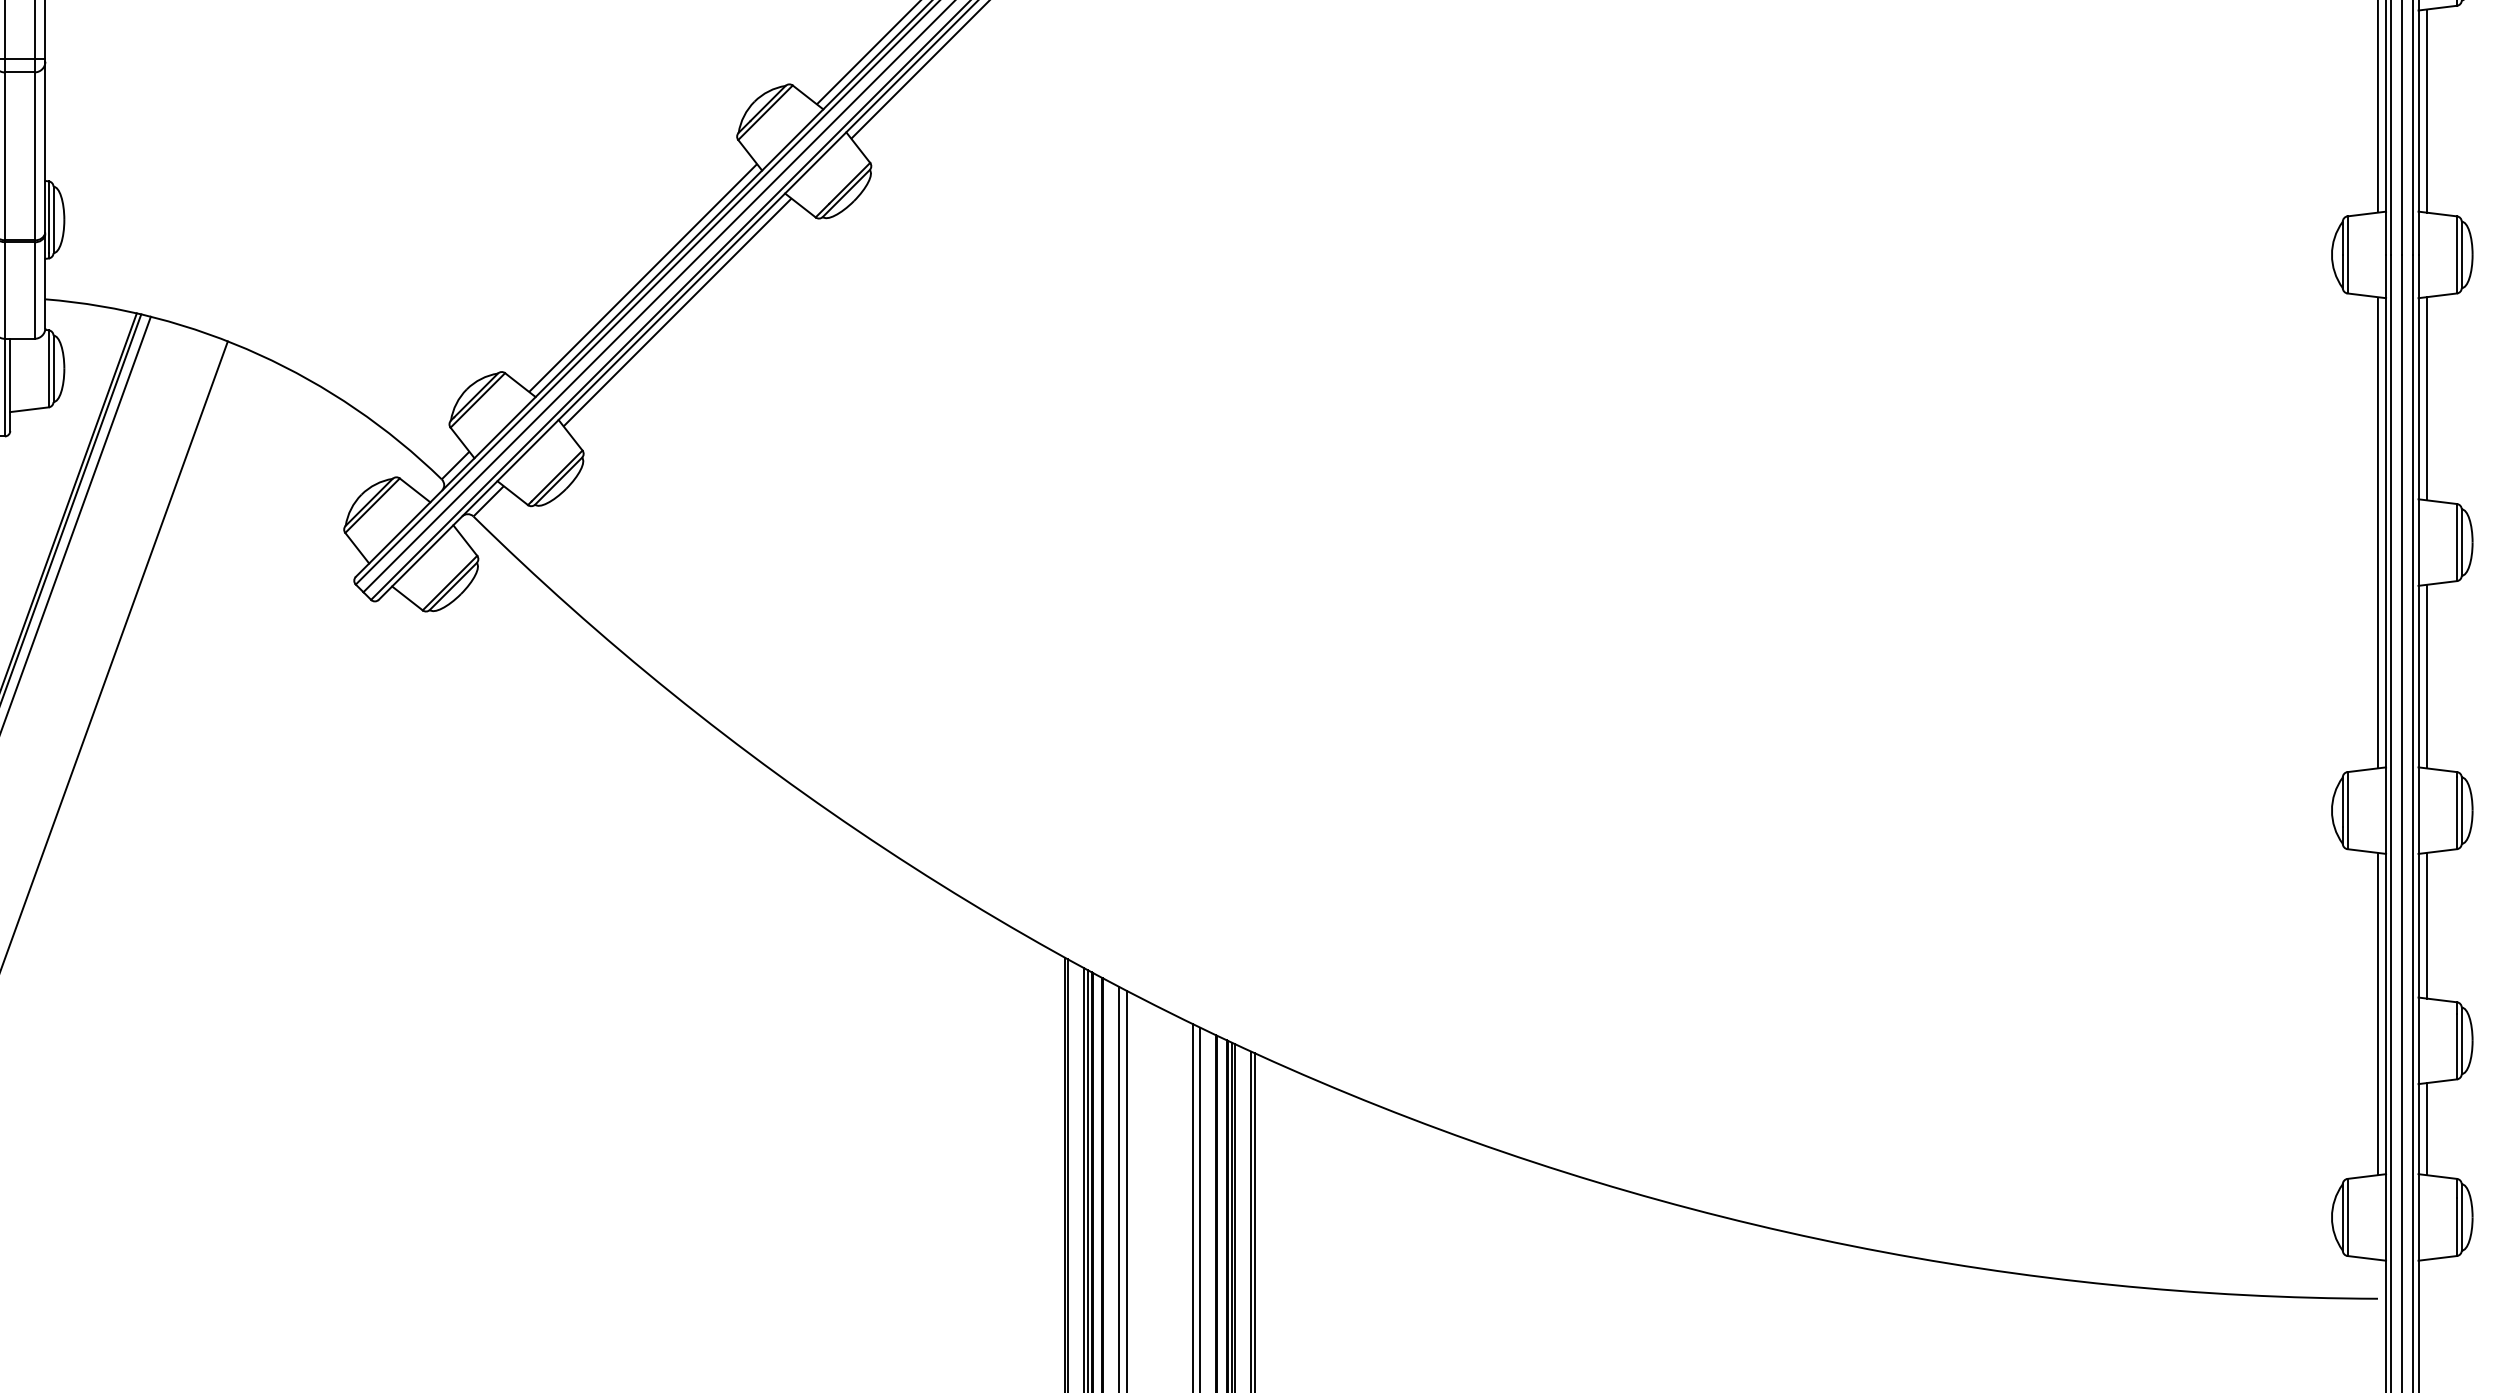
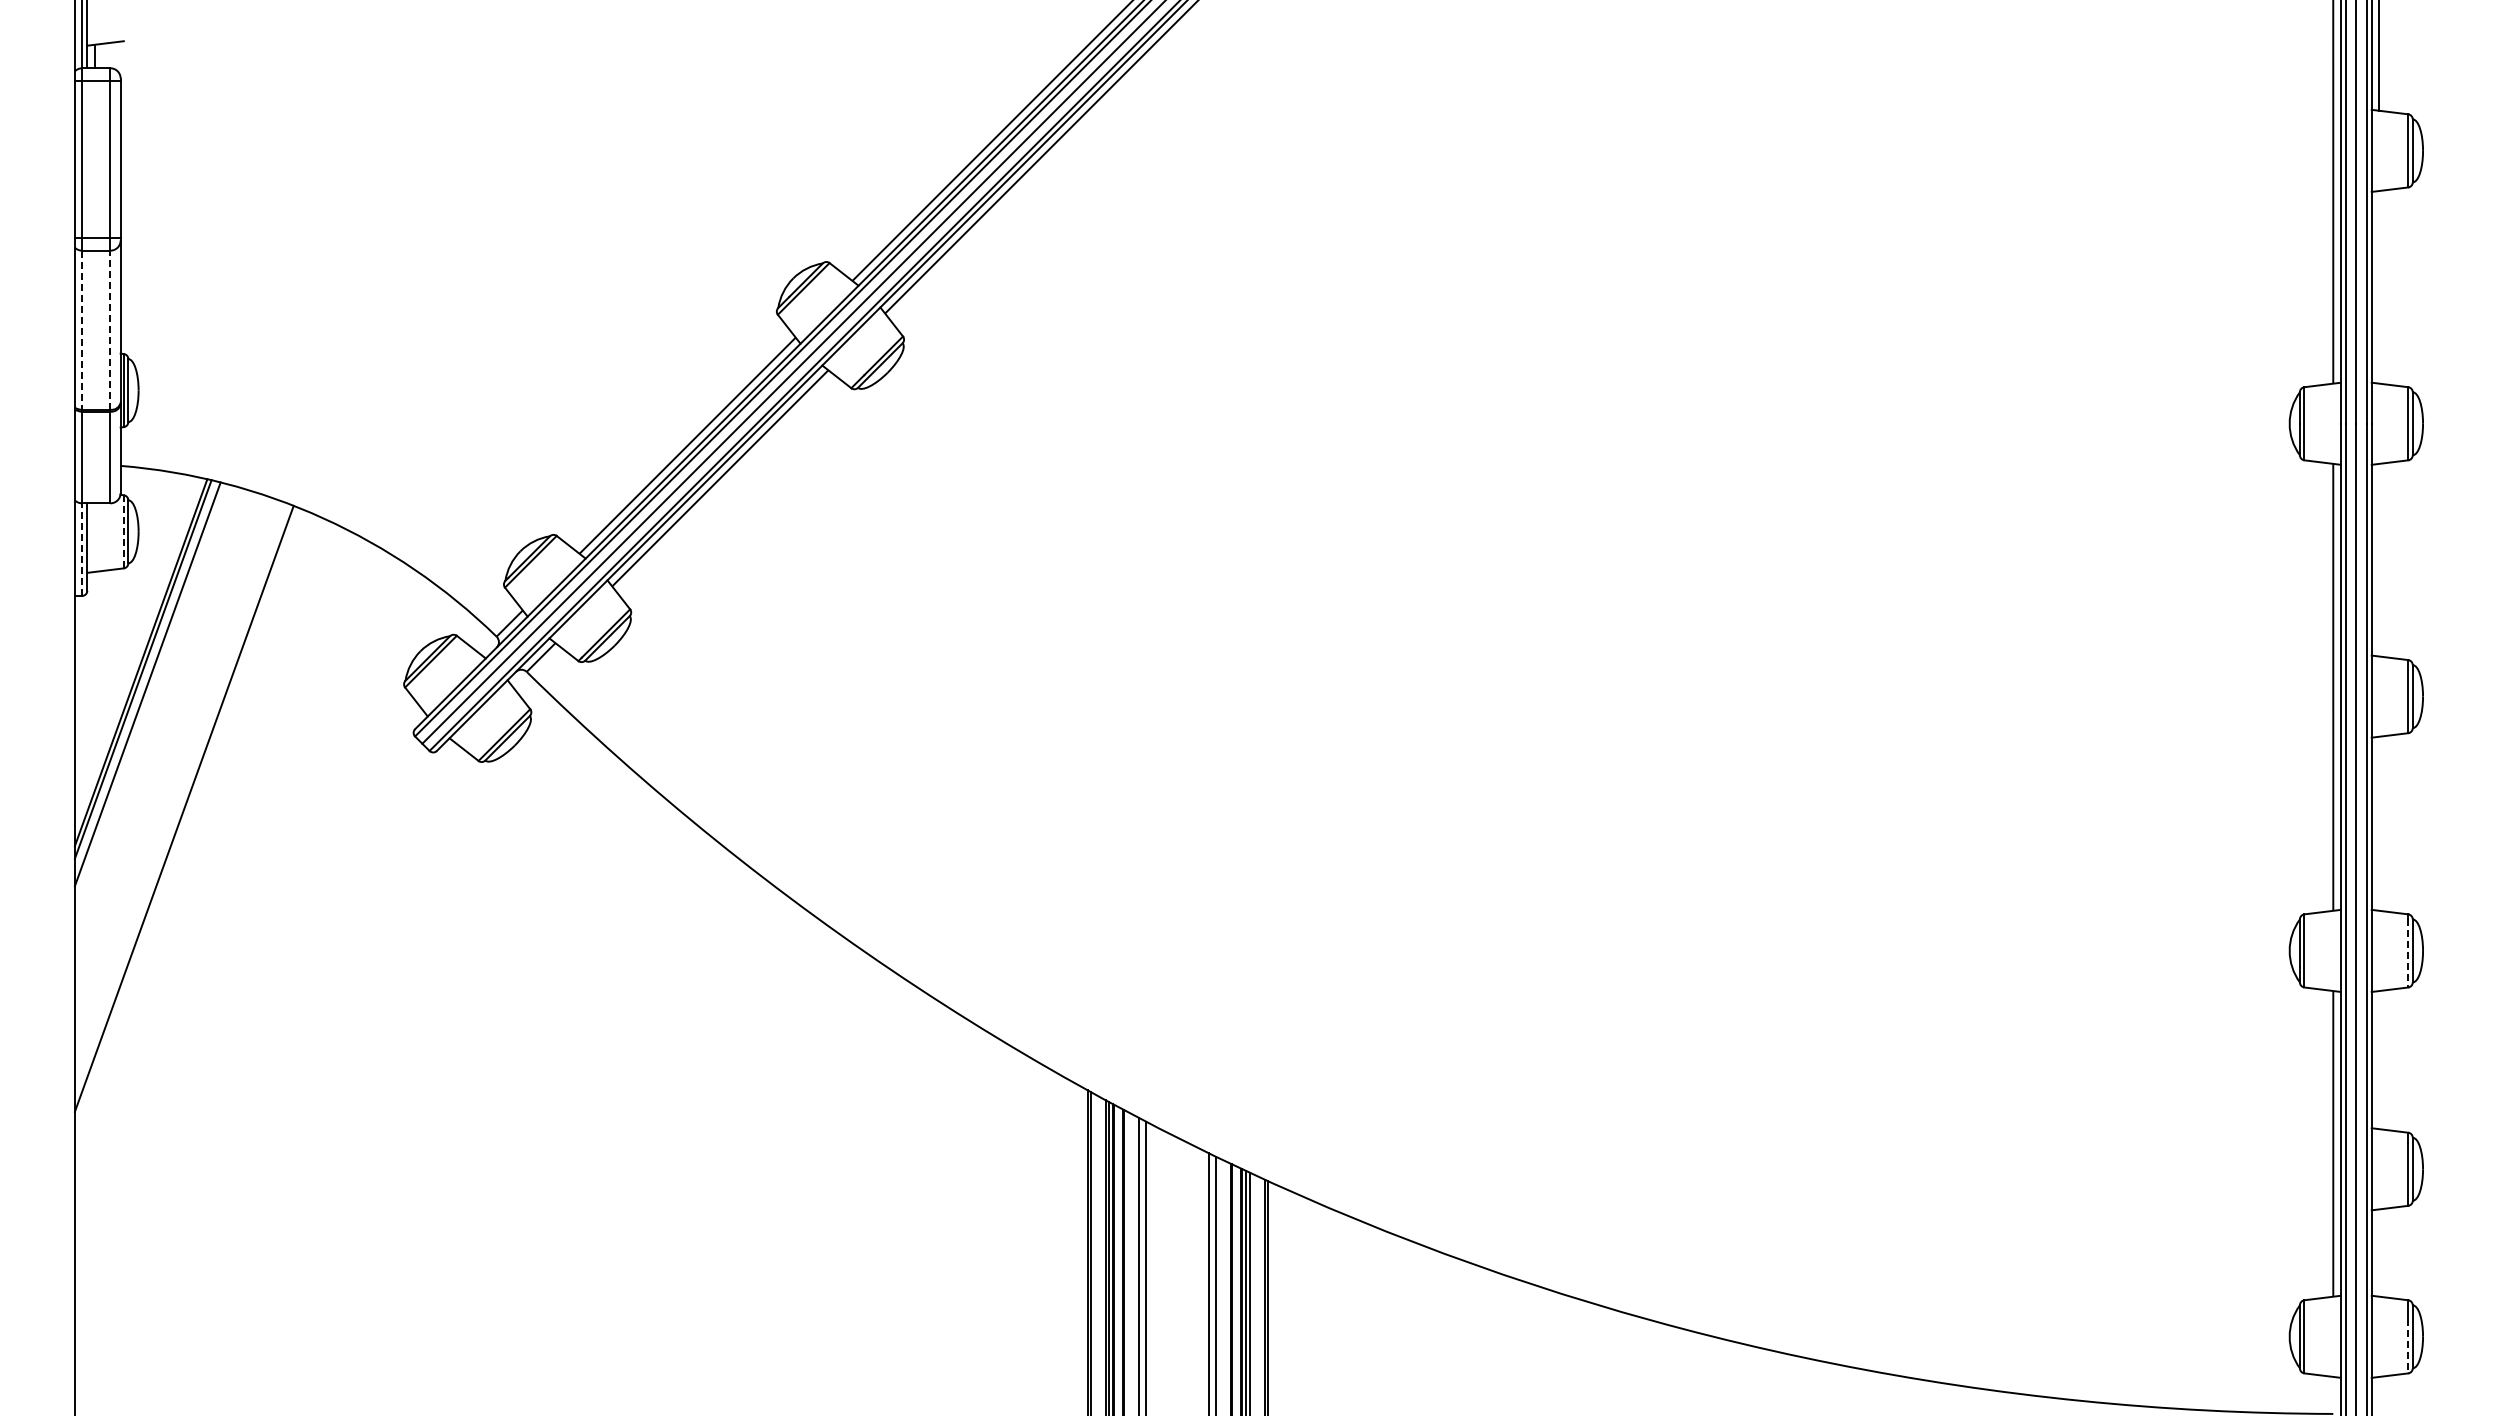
line: (2426, 110) -> (2379, 286), removed
line: (5, 156) -> (82, 330), solid -> dashed
line: (34, 156) -> (110, 330), solid -> dashed
line: (48, 368) -> (123, 531), solid -> dashed
line: (5, 387) -> (82, 549), solid -> dashed
line: (2426, 398) -> (2379, 559), removed
line: (2426, 676) -> (2379, 823), removed
line: (2457, 813) -> (2408, 953), solid -> dashed
line: (2426, 926) -> (2379, 1060), removed
line: (2426, 1128) -> (2379, 1252), removed
line: (2457, 1227) -> (2408, 1346), solid -> dashed

